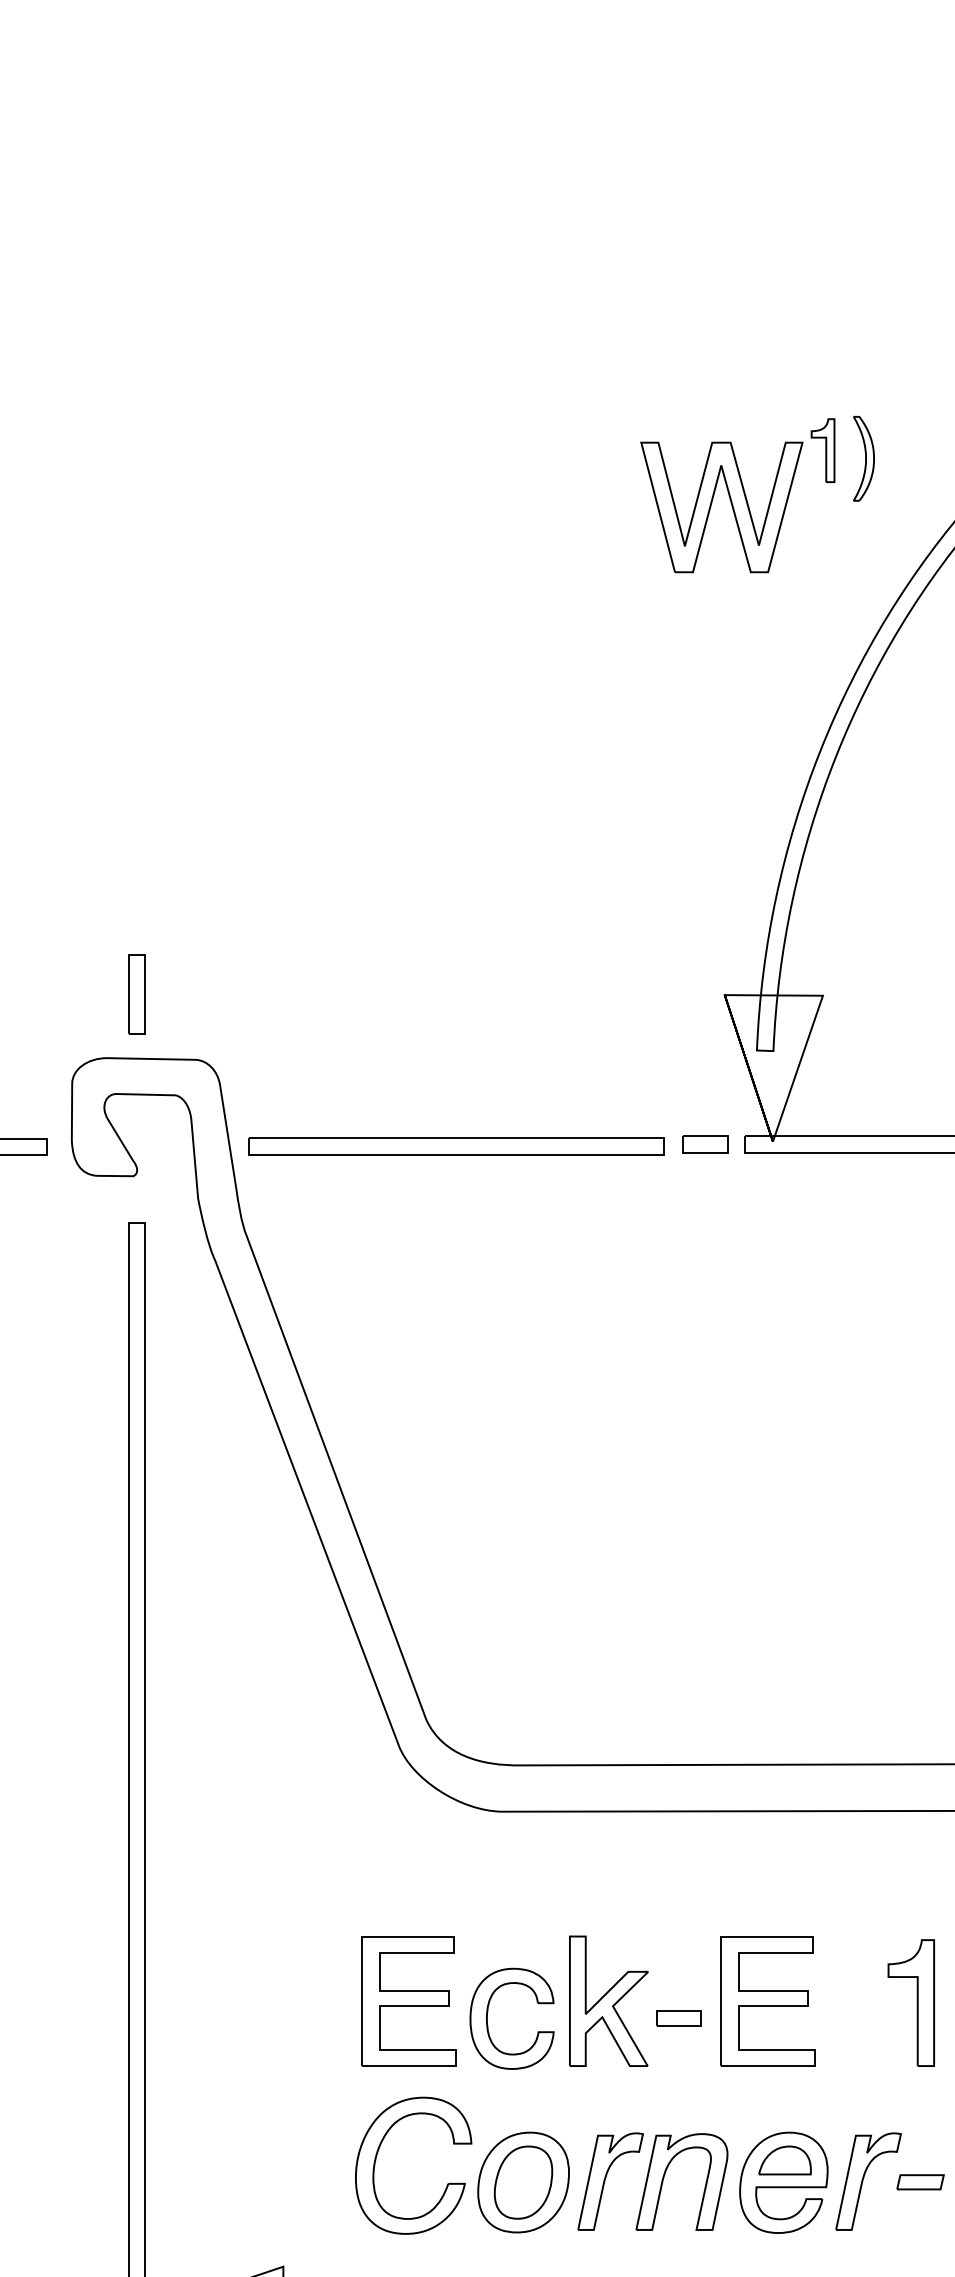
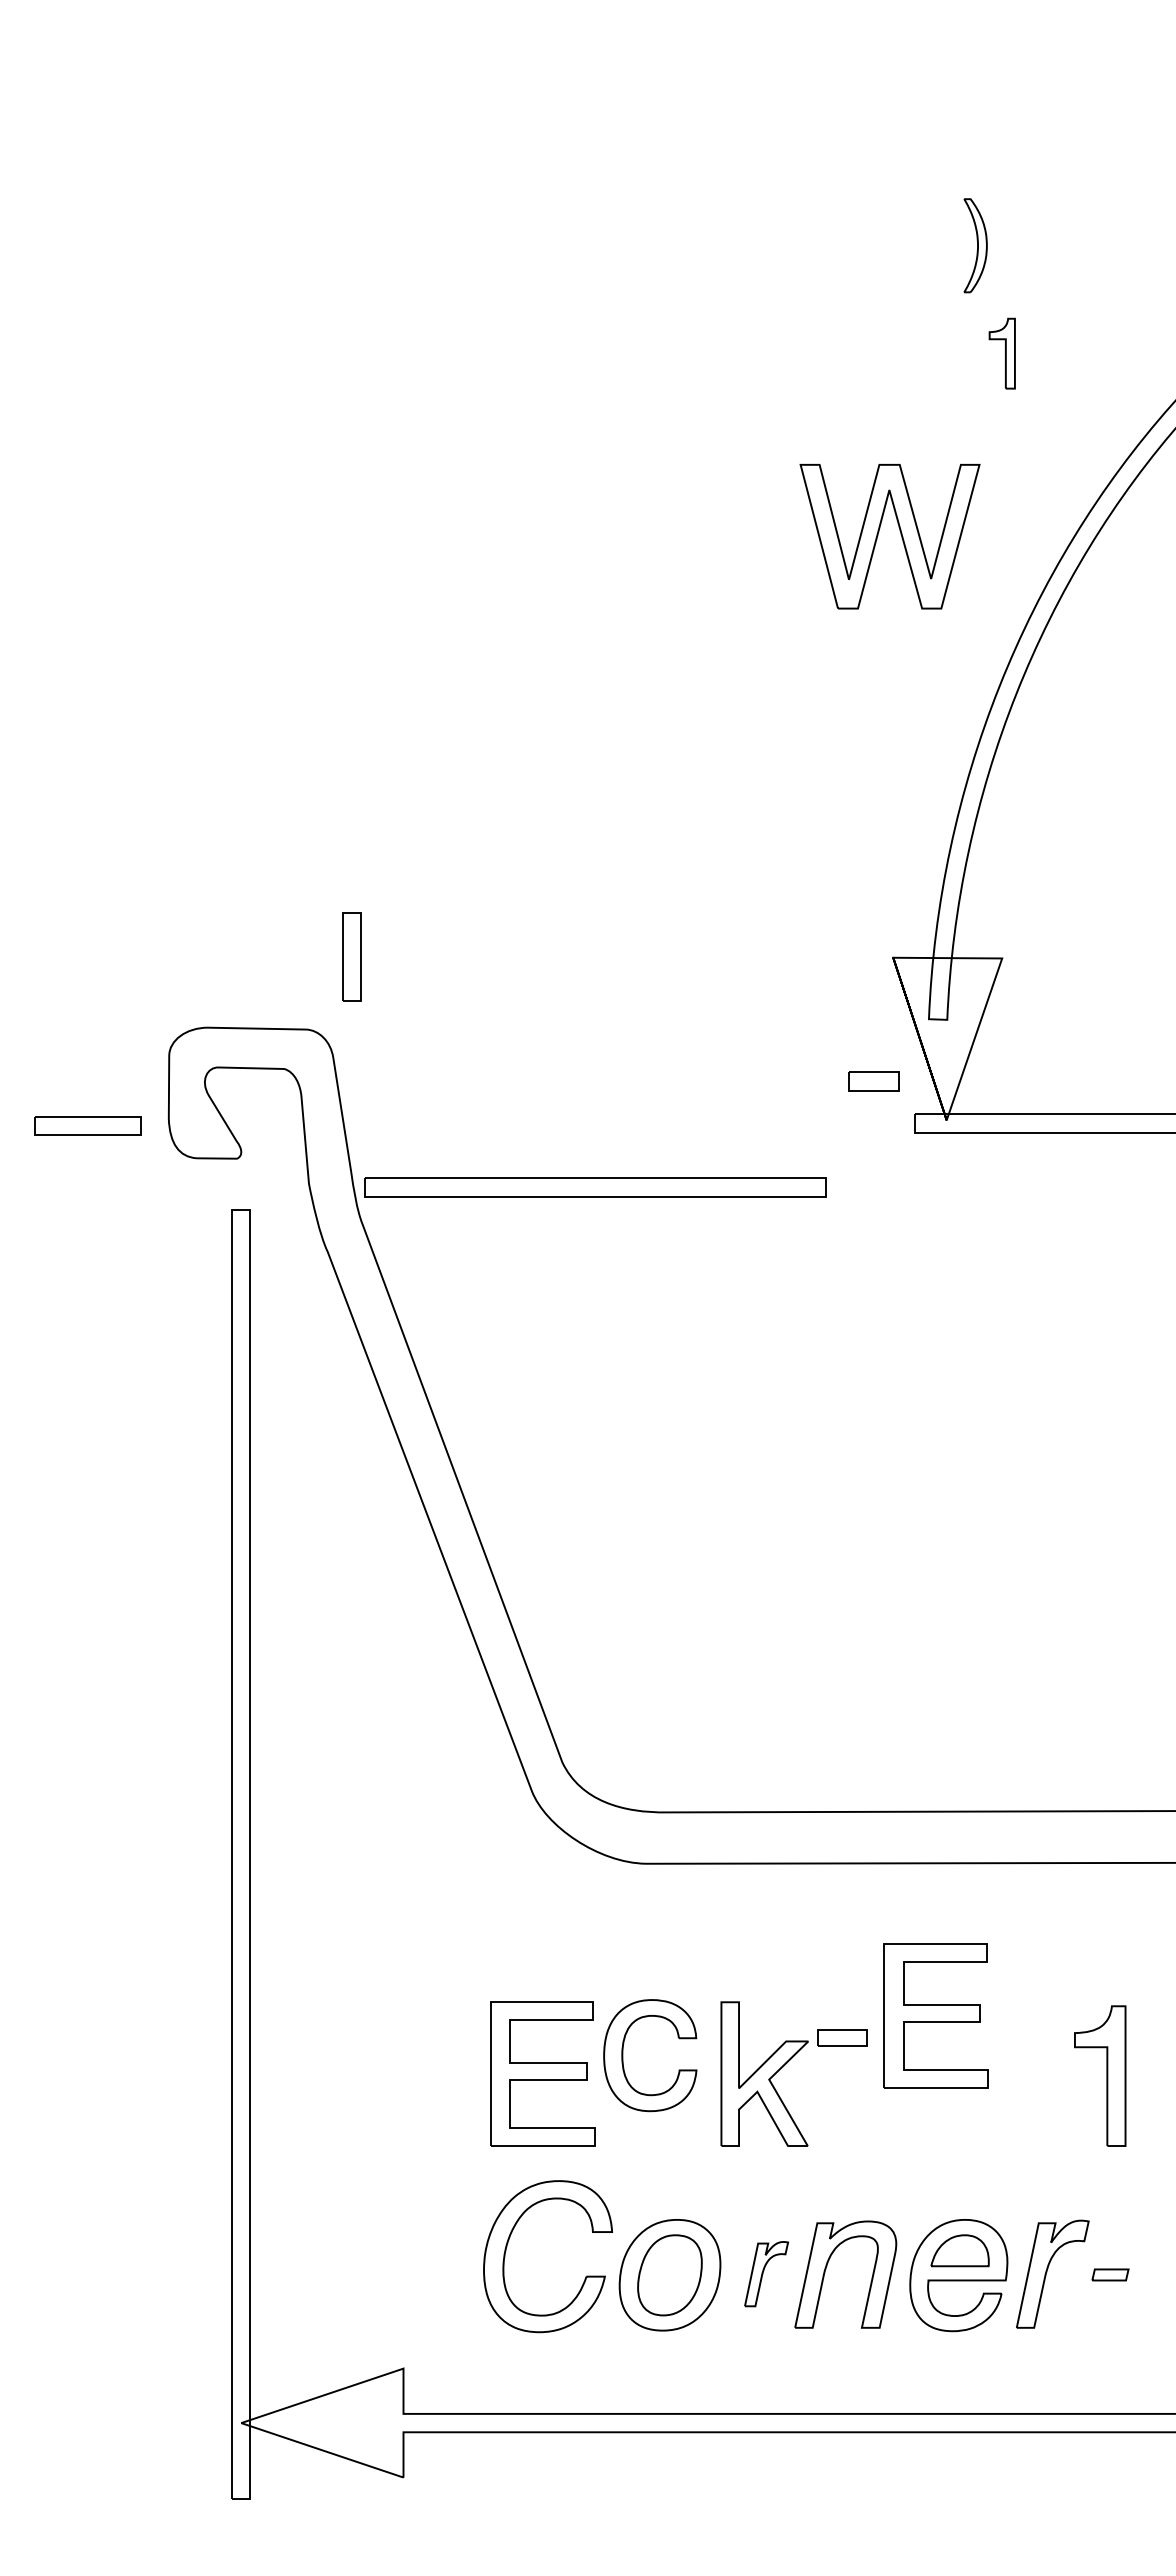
part: (863, 458) -> (975, 245), moved
part: (712, 503) -> (879, 532), moved
part: (136, 993) -> (351, 956), moved
part: (705, 1144) -> (873, 1081), moved
part: (456, 1146) -> (595, 1187), moved
part: (767, 2000) -> (935, 2015), moved
part: (679, 2017) -> (842, 2037), moved
part: (487, 2018) -> (623, 2055), moved
part: (610, 2180) -> (766, 2273), size x0.6
part: (920, 2181) -> (1110, 2274), size x0.7

